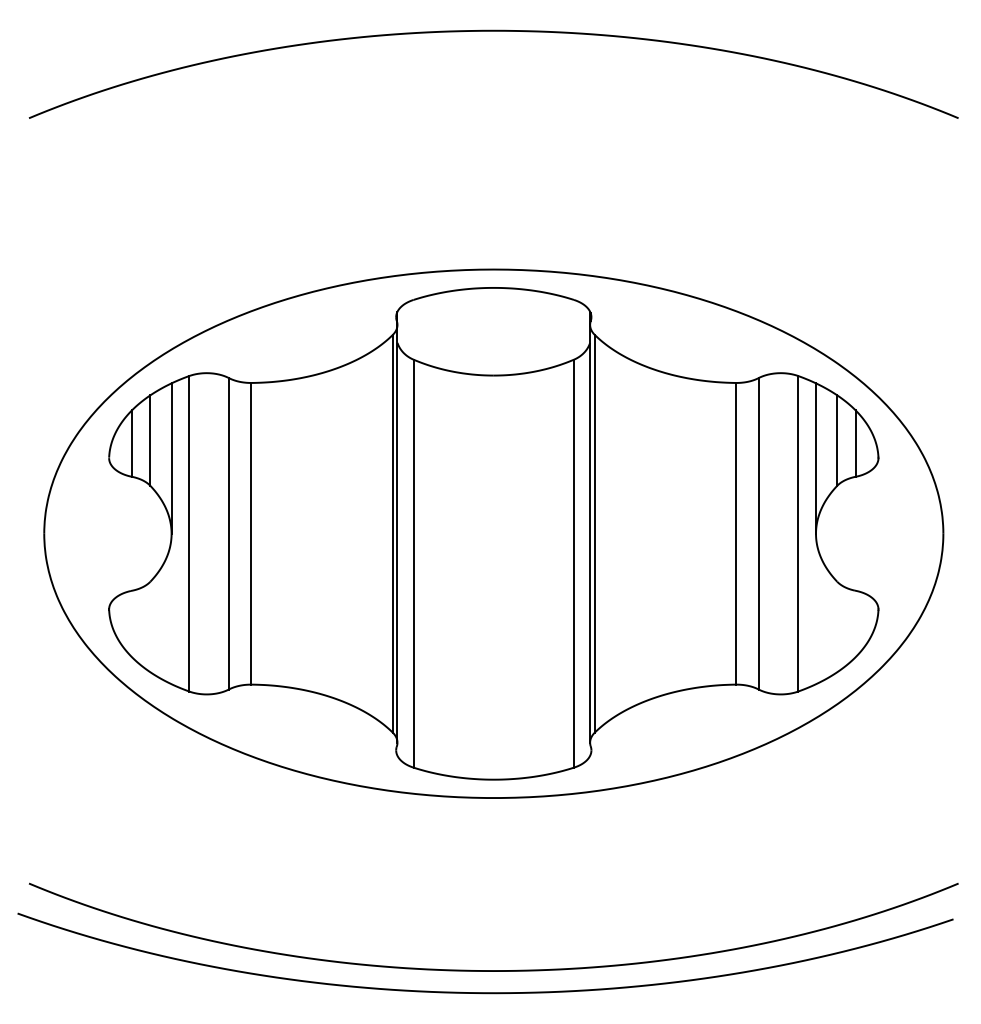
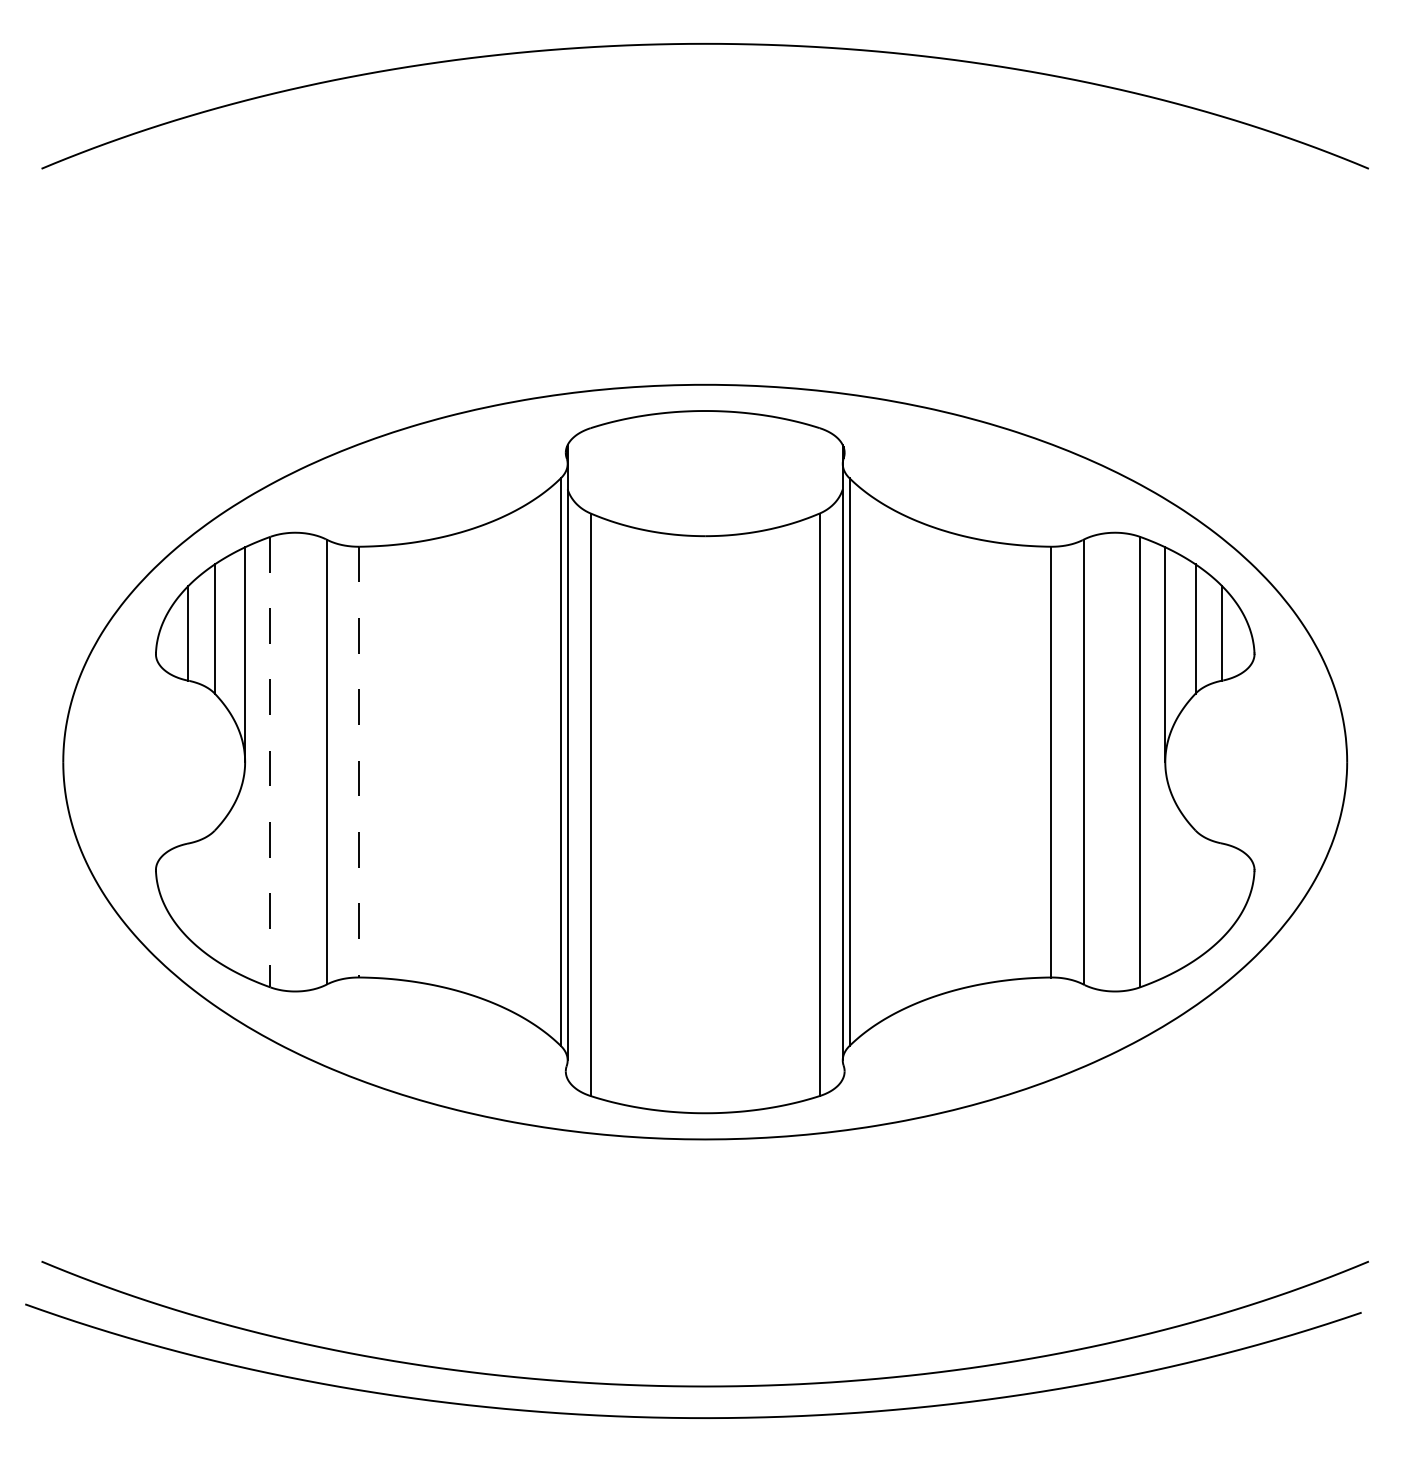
line: (189, 534) -> (270, 762), solid -> dashed
line: (251, 534) -> (359, 762), solid -> dashed

